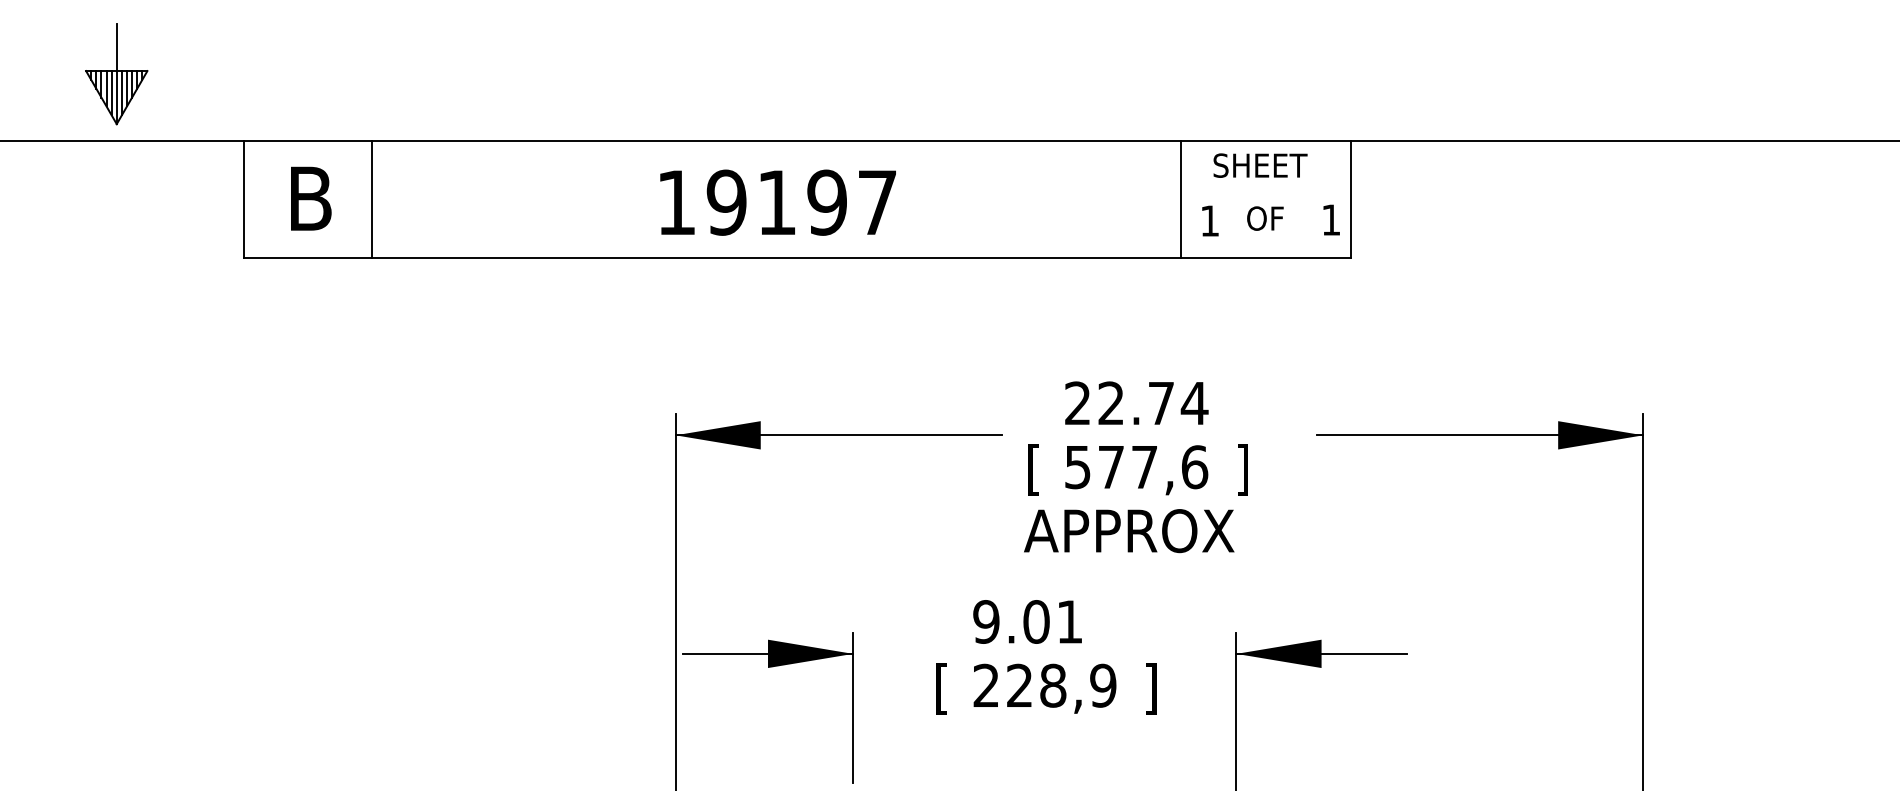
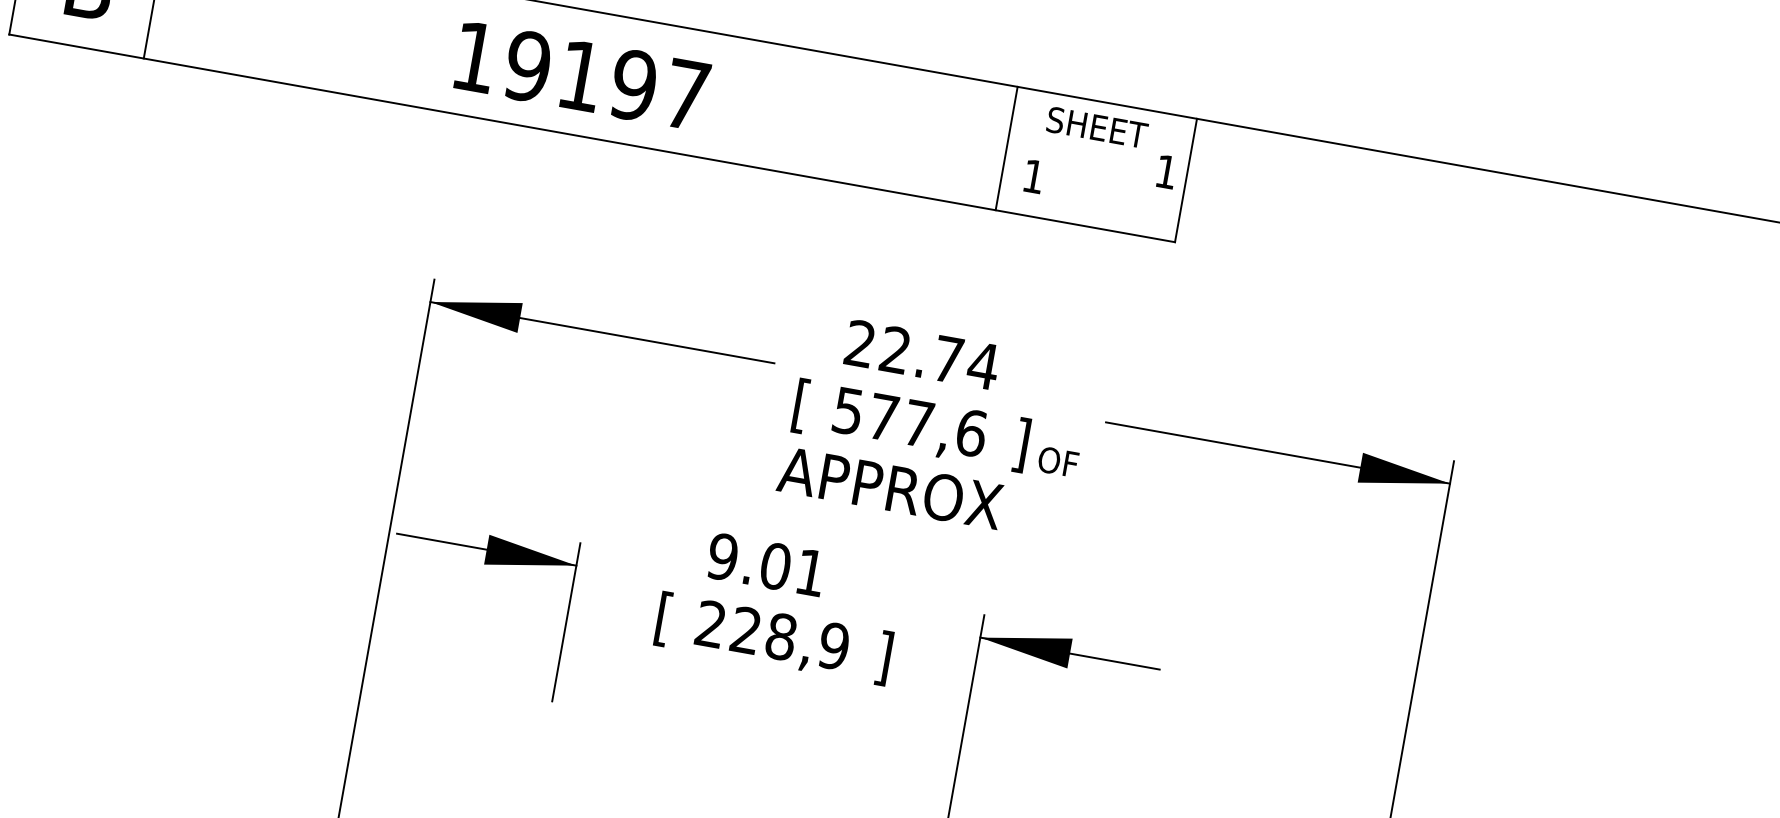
text: (1265, 218) -> (1058, 461), moved
text: (1331, 219) -> (1166, 171), moved

